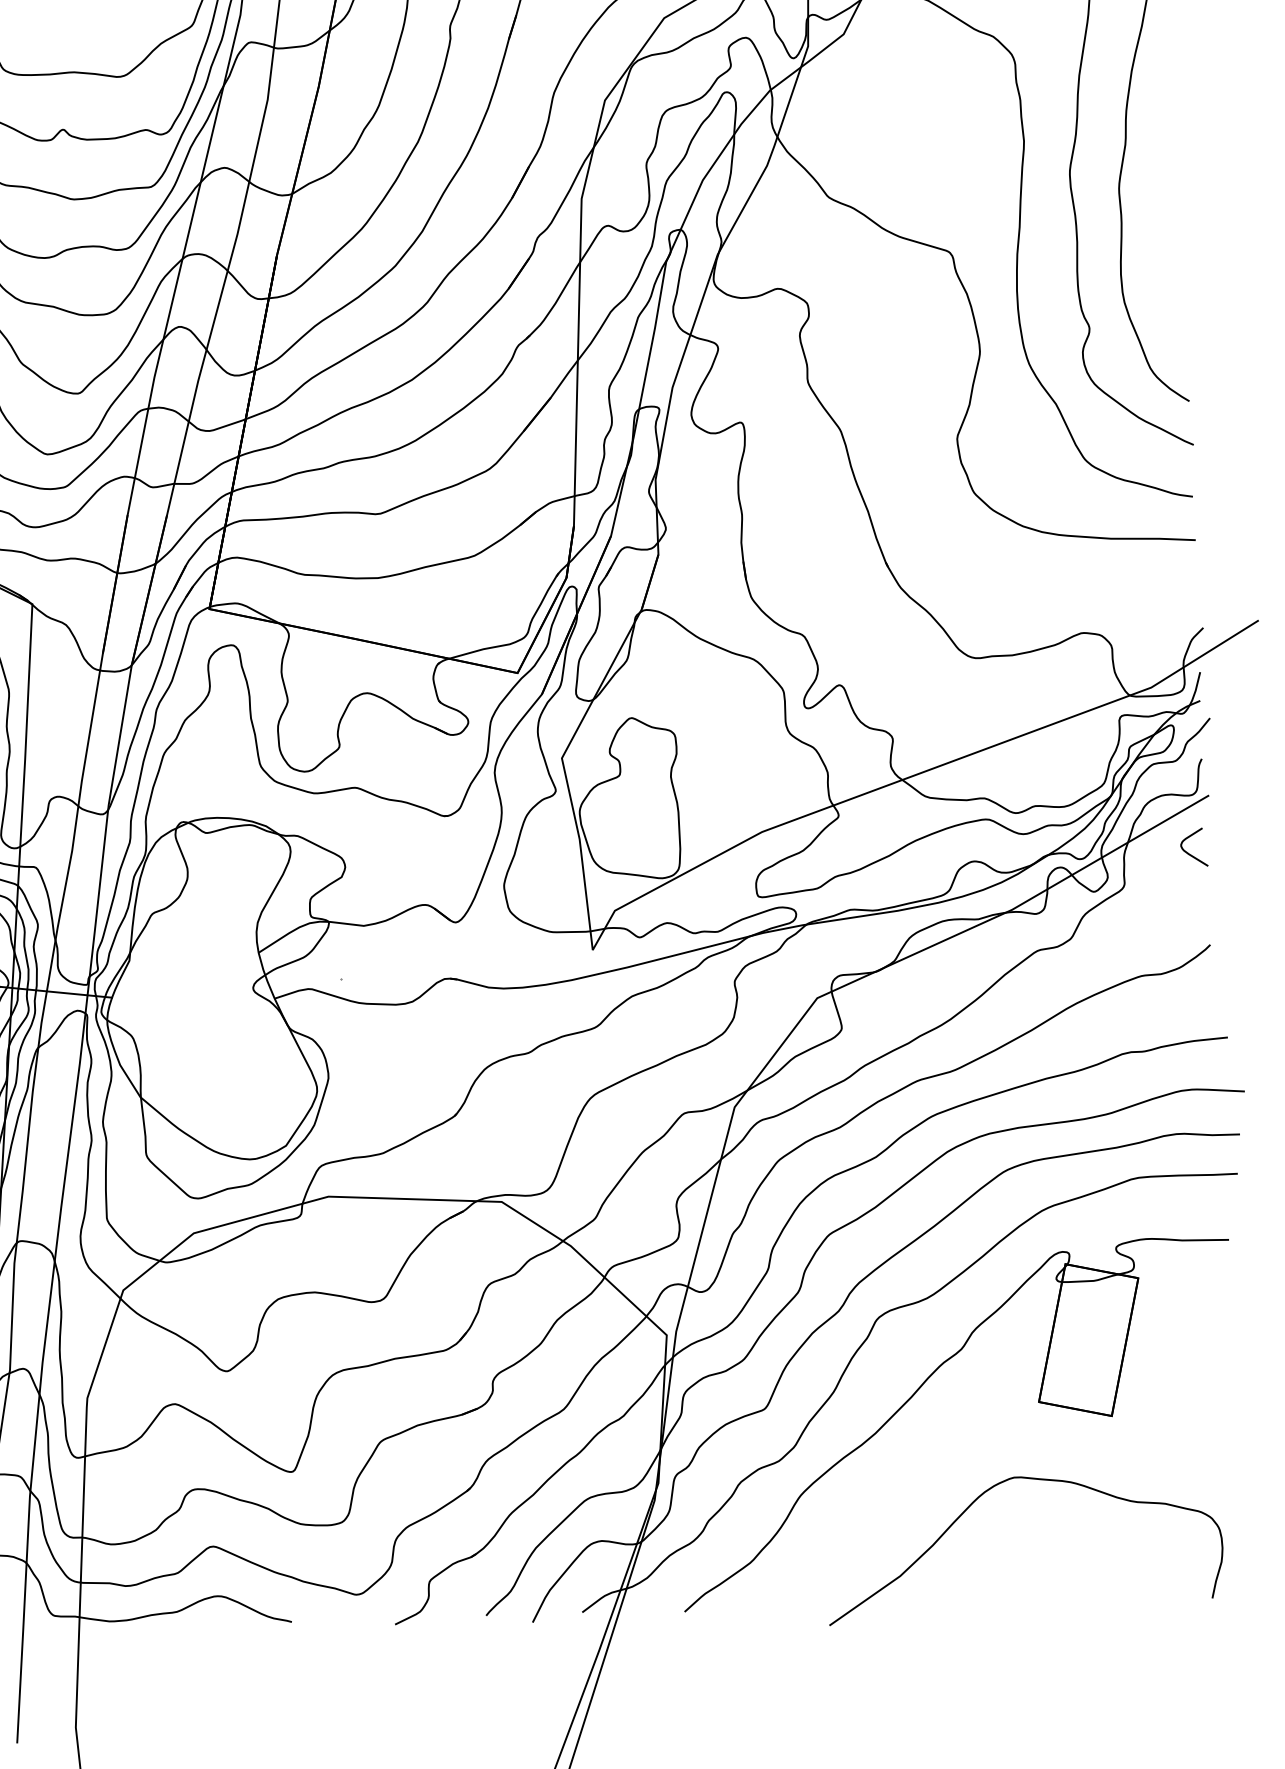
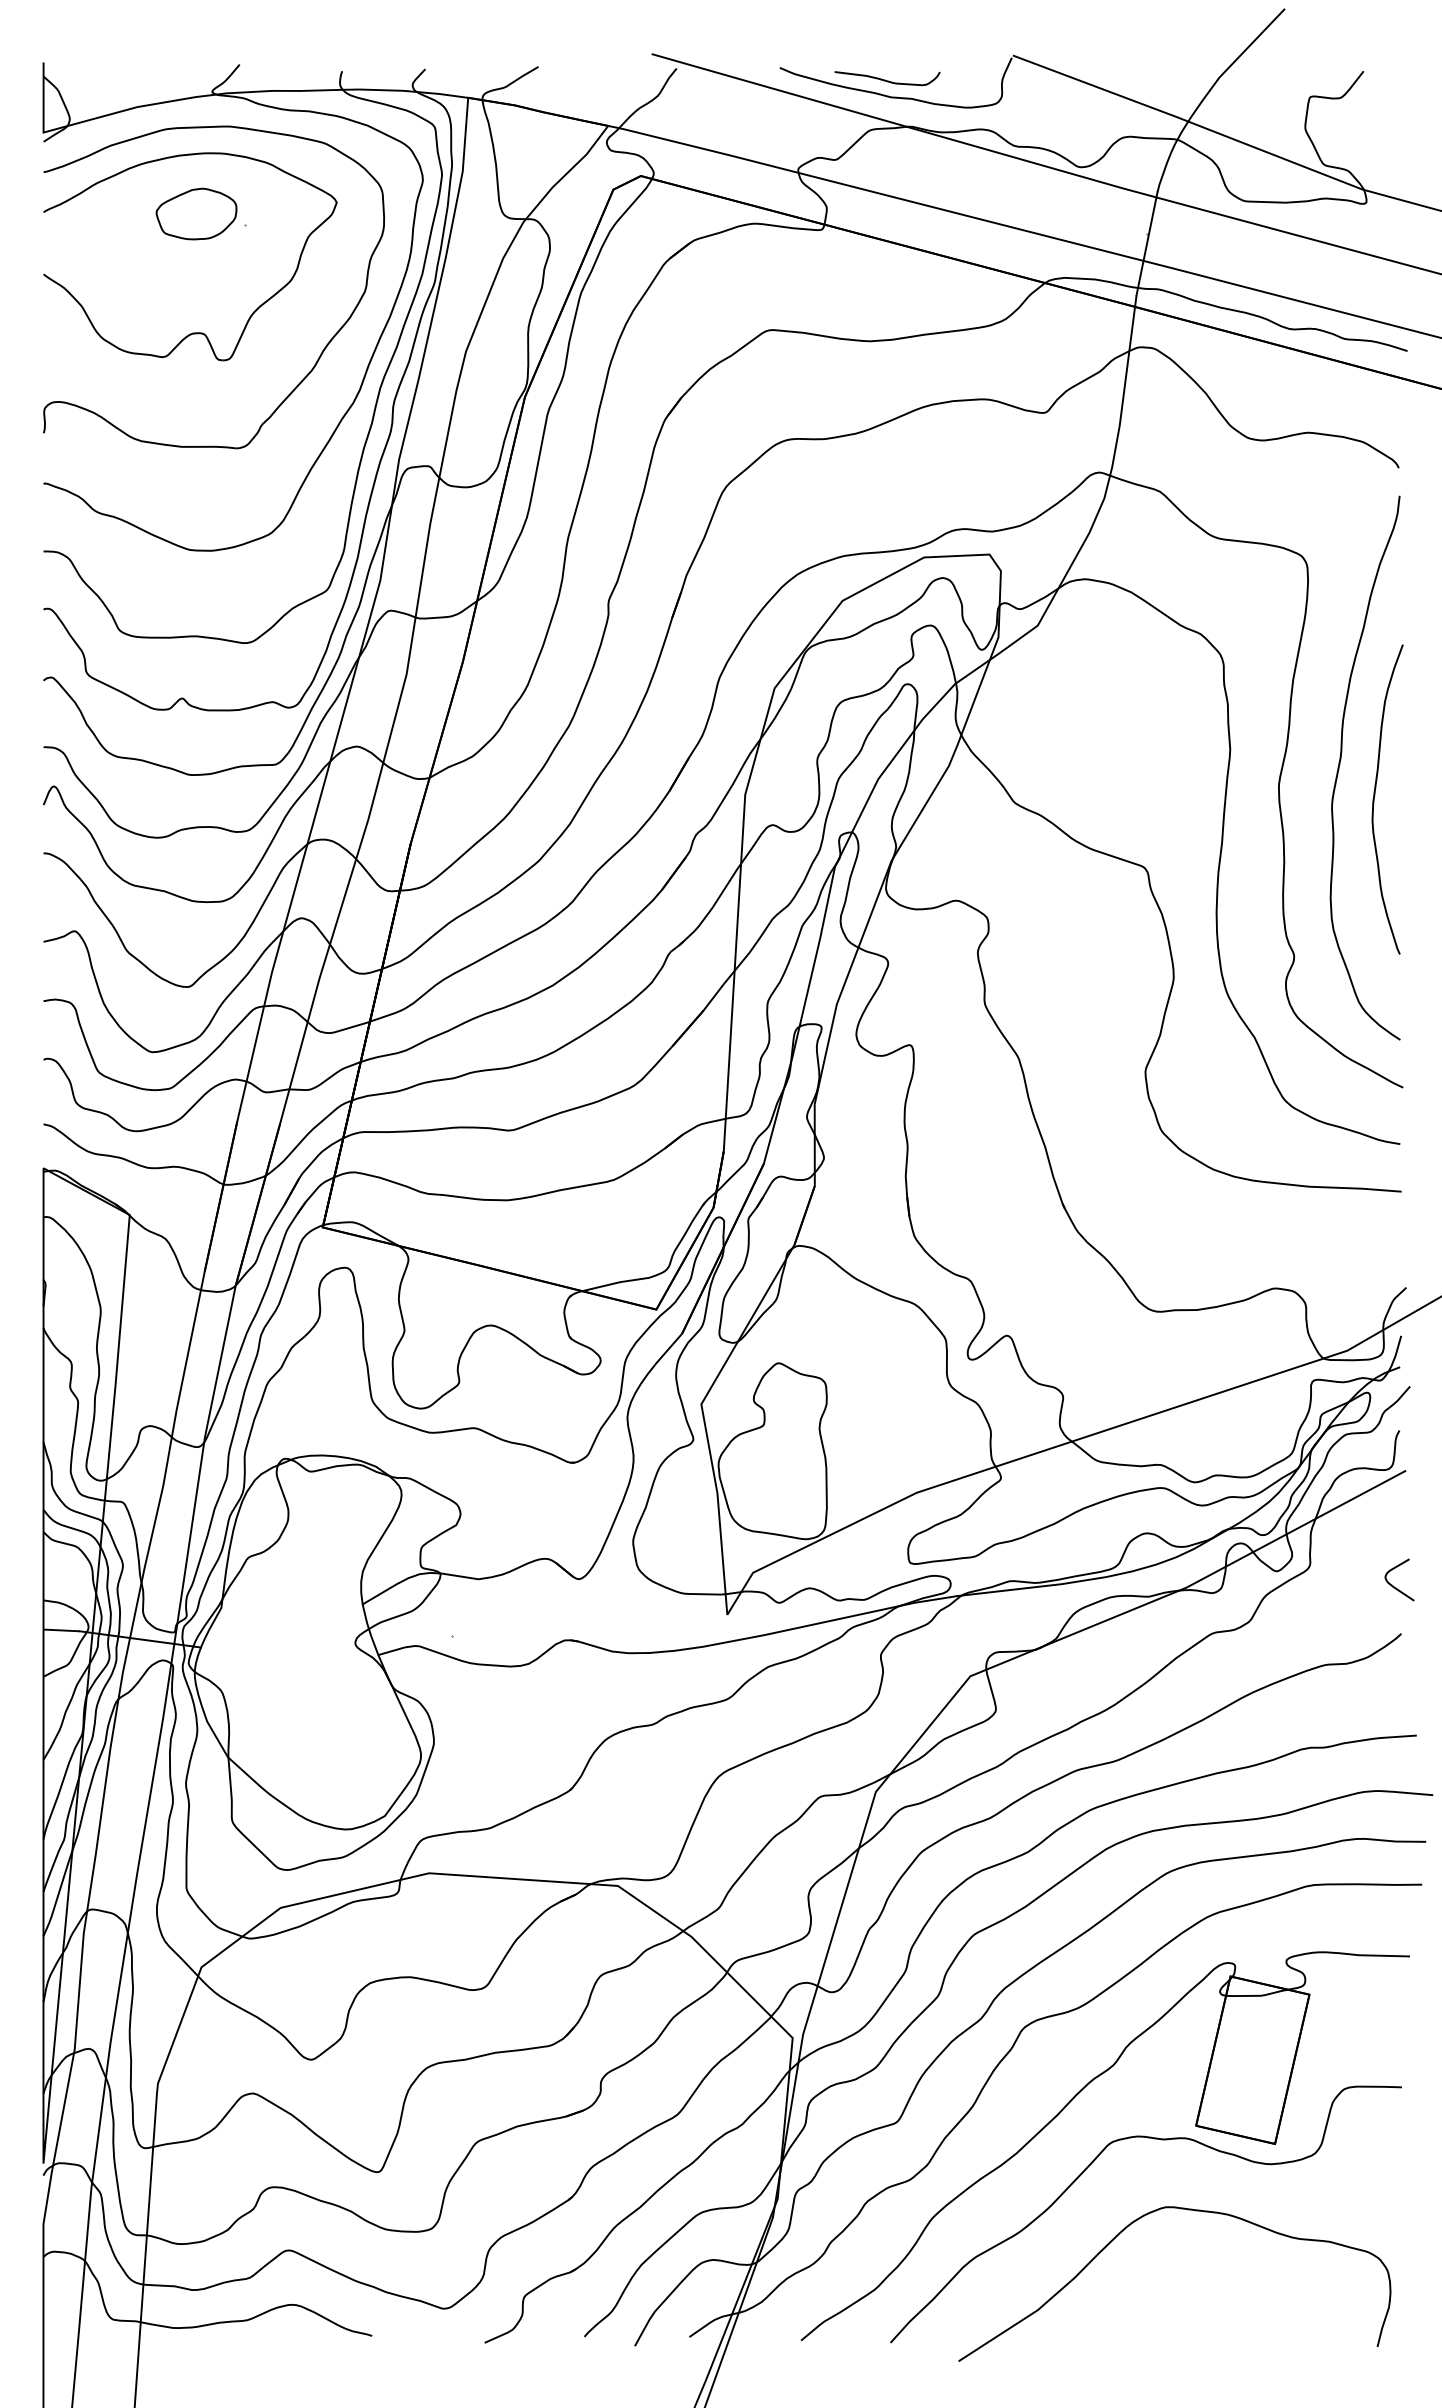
curve: (1158, 178) -> (1375, 795), added
curve: (1188, 852) -> (1393, 1585), moved
curve: (946, 1439) -> (1093, 2162), added

